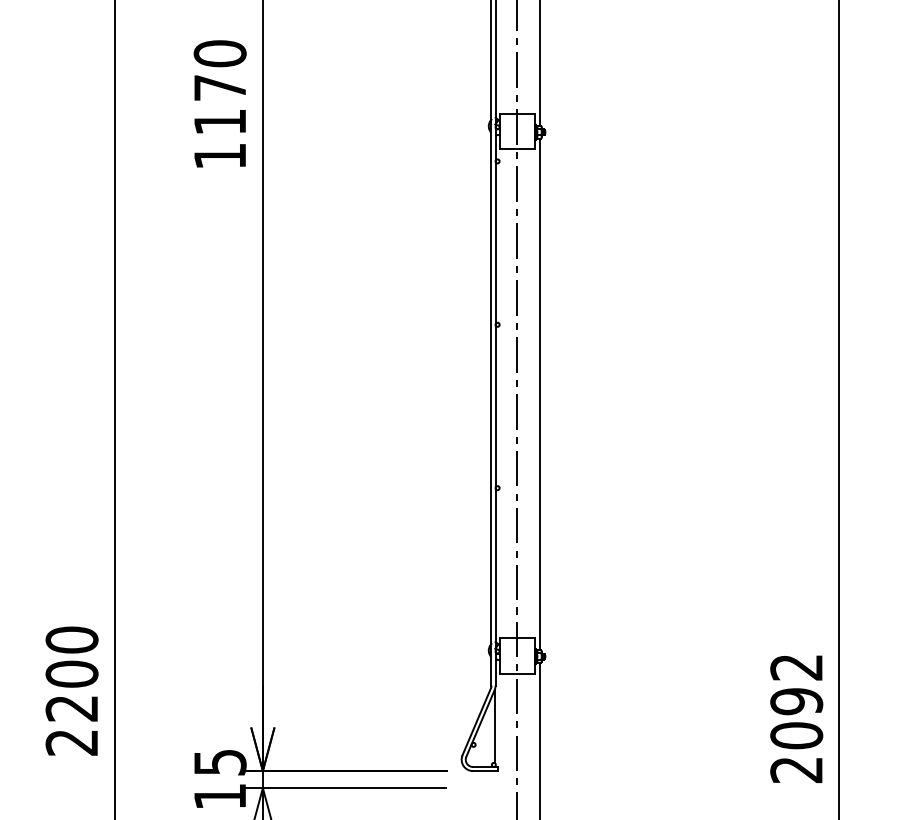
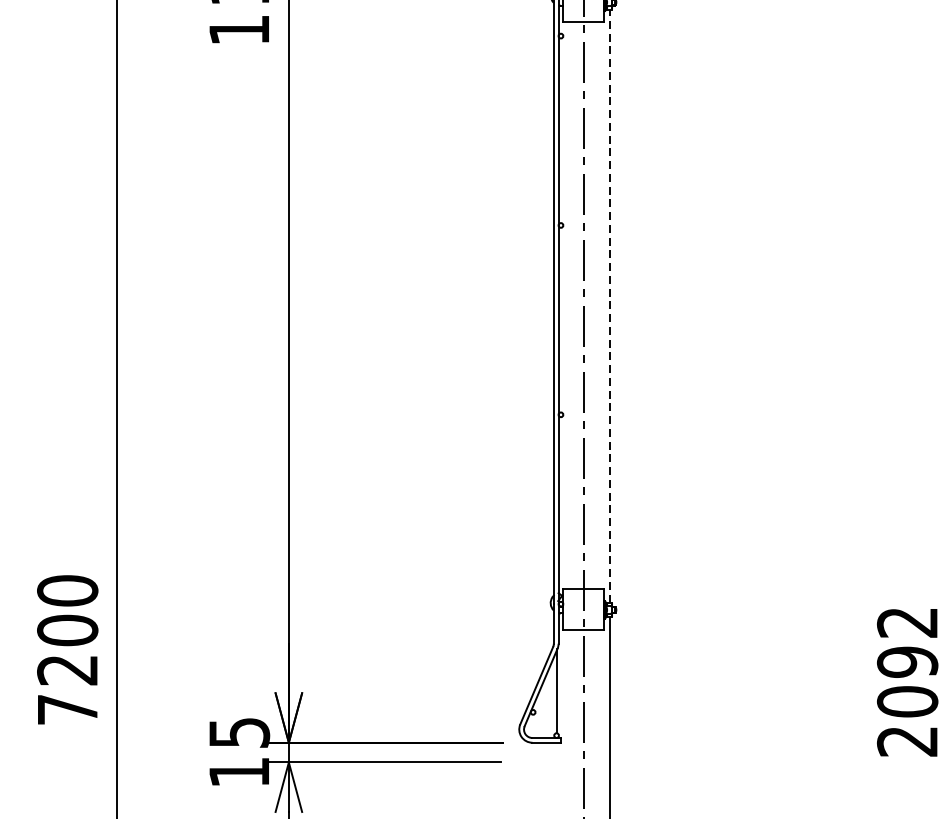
line: (540, 394) -> (610, 306), solid -> dashed
text: (71, 742) -> (67, 709), 2200 -> 7200

